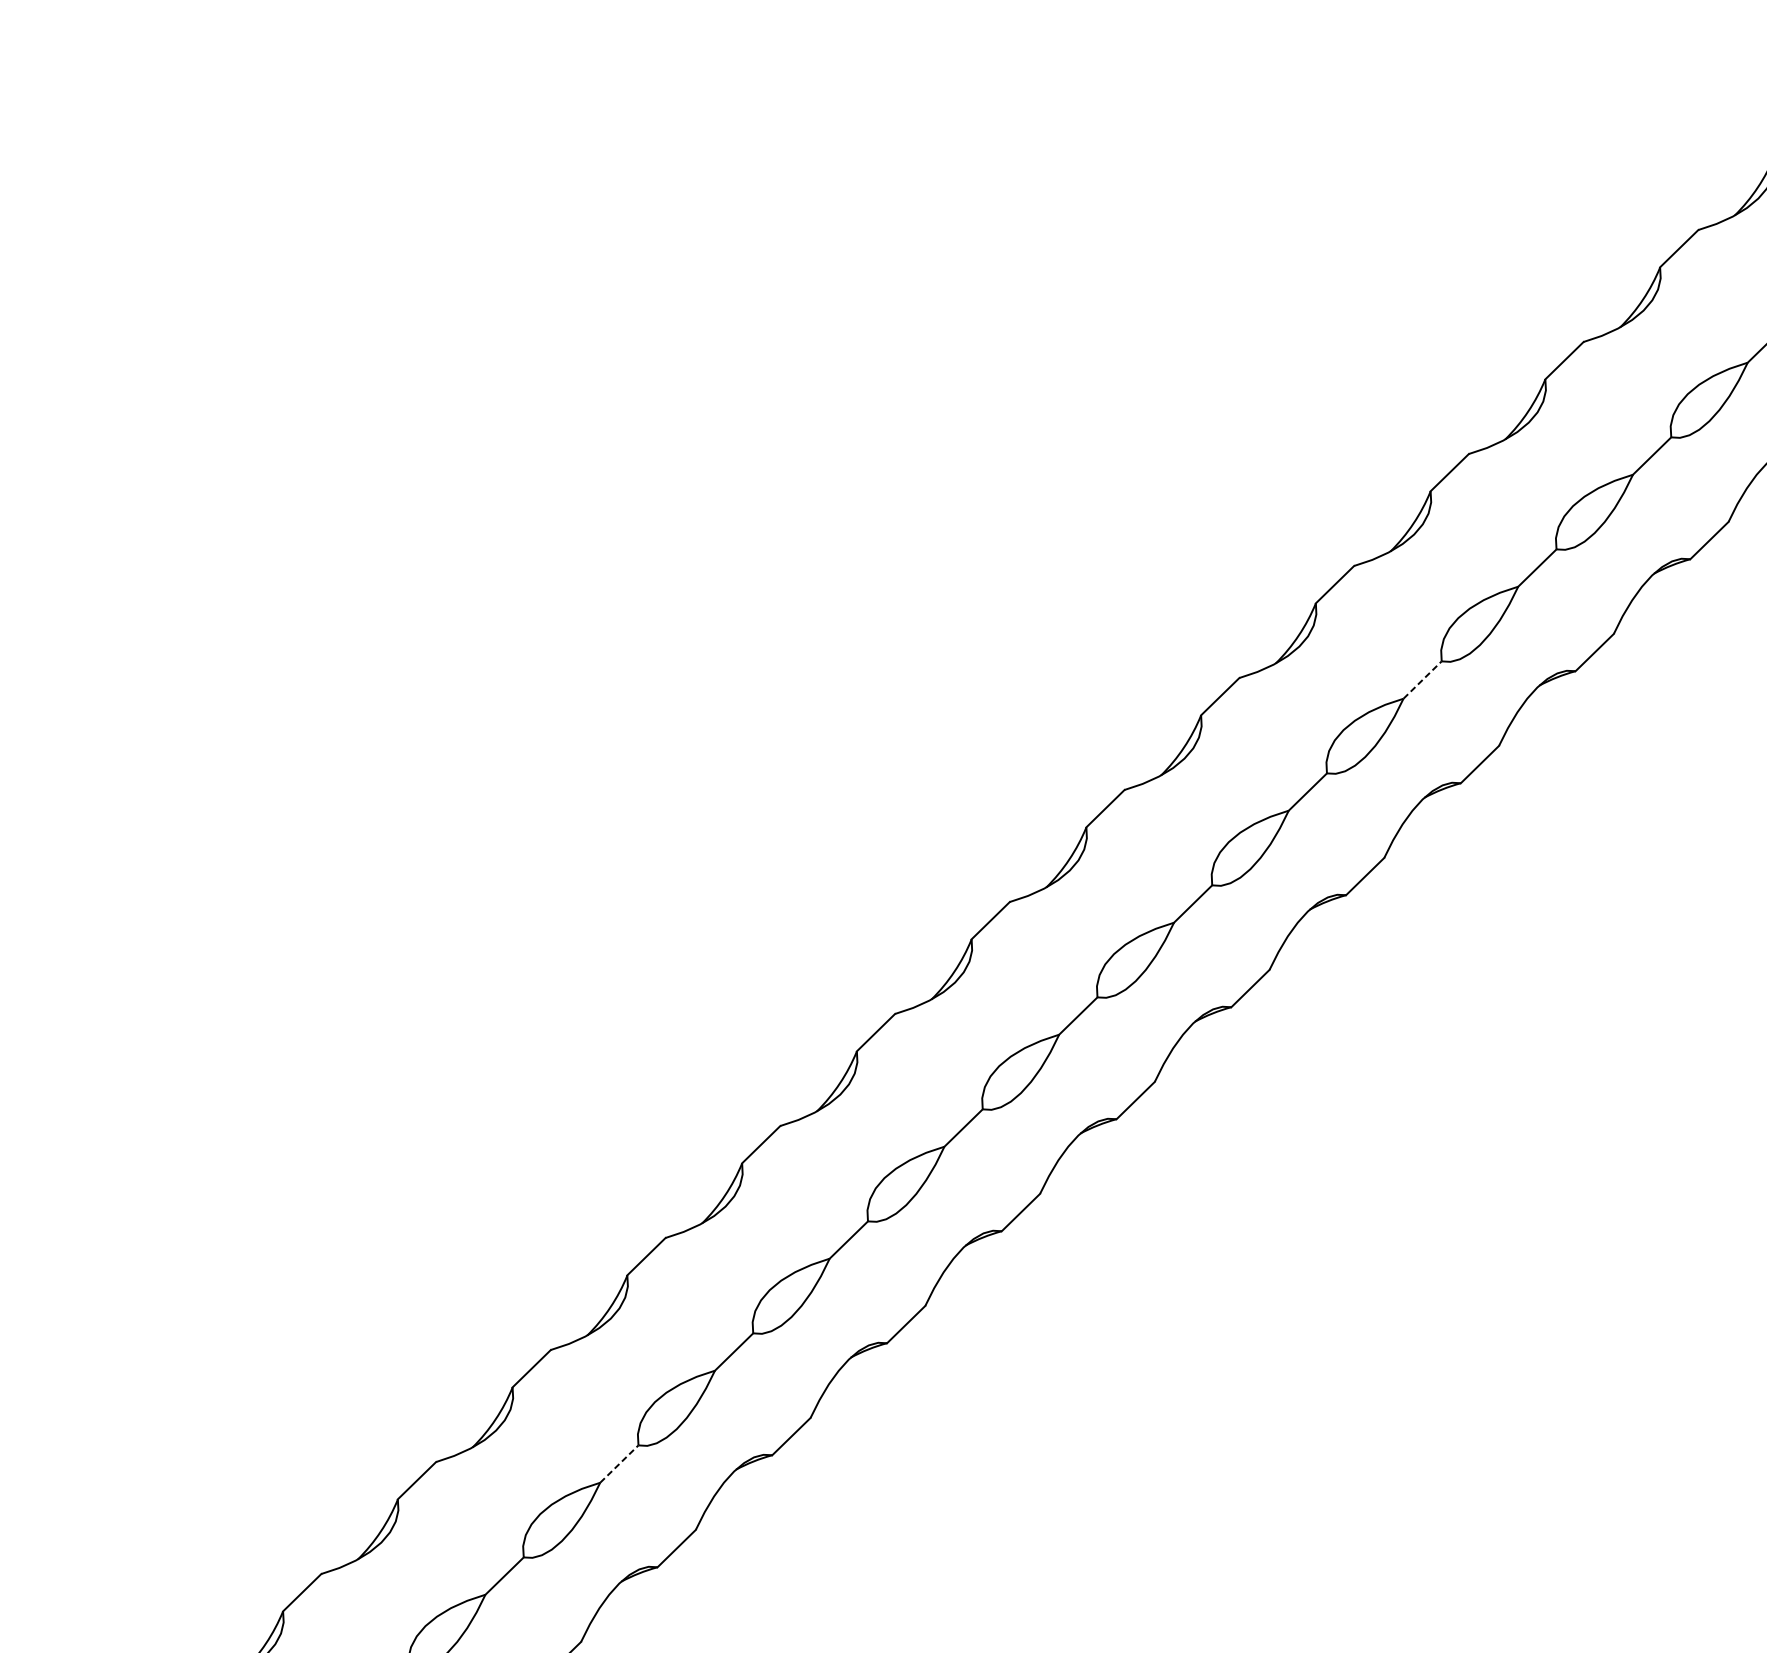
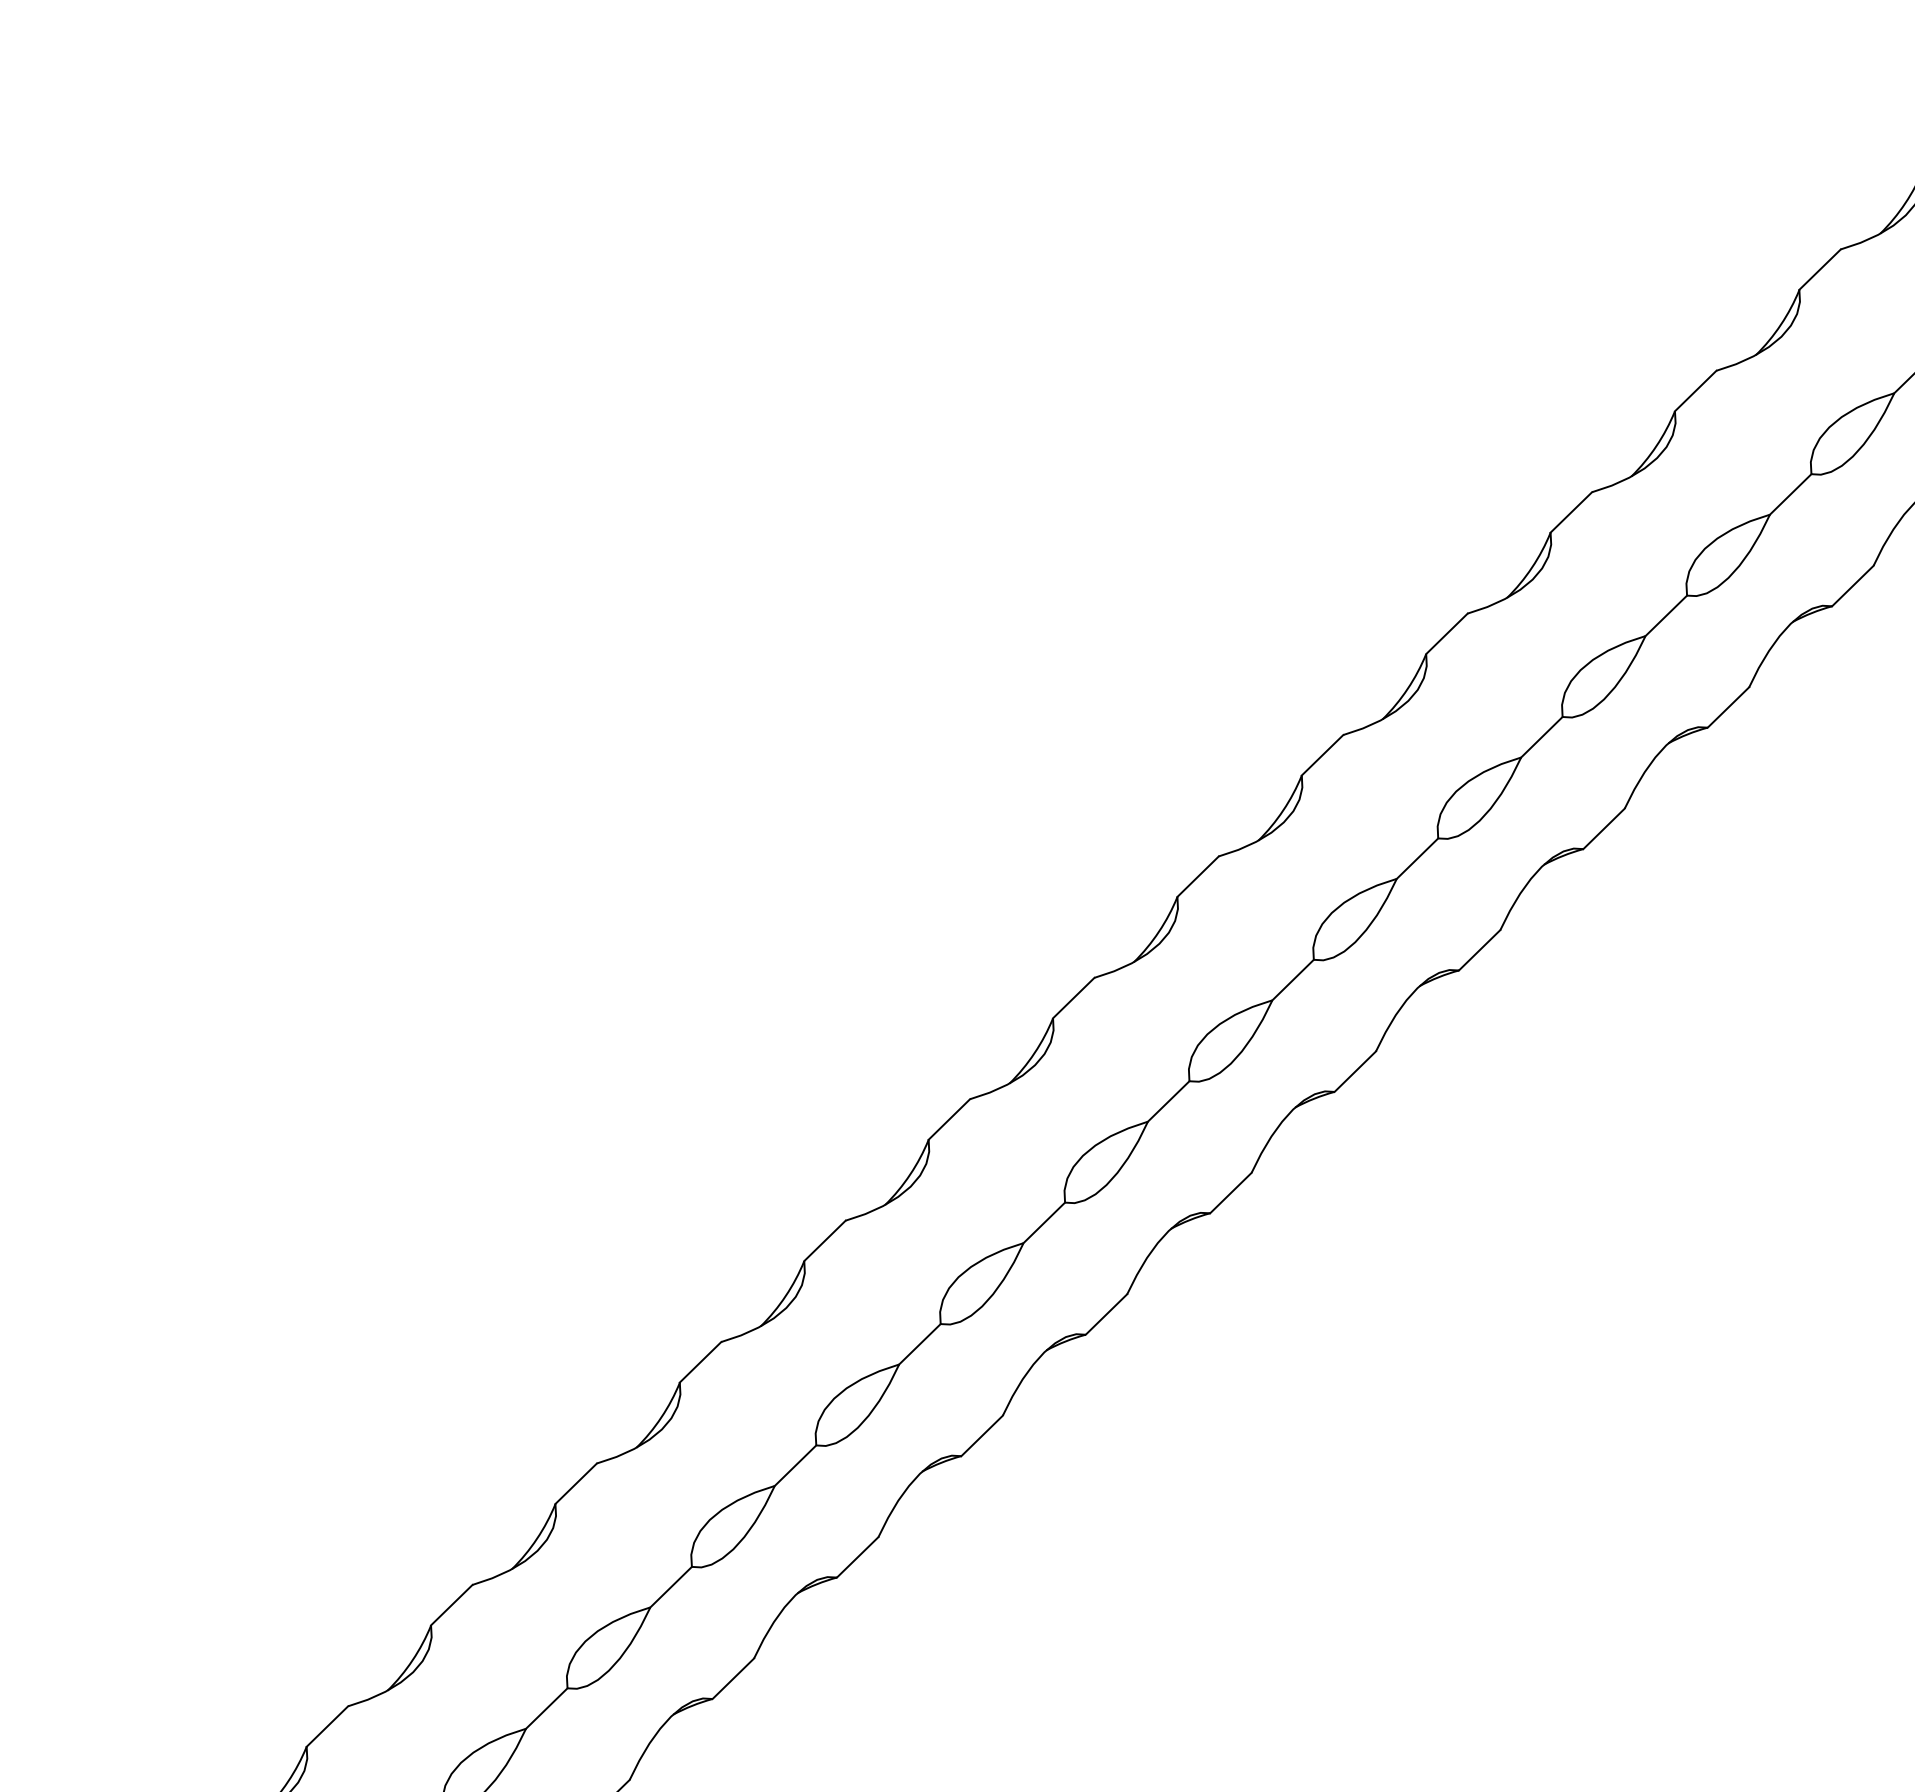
line: (1422, 680) -> (1541, 737), dashed -> solid
line: (619, 1464) -> (671, 1587), dashed -> solid

